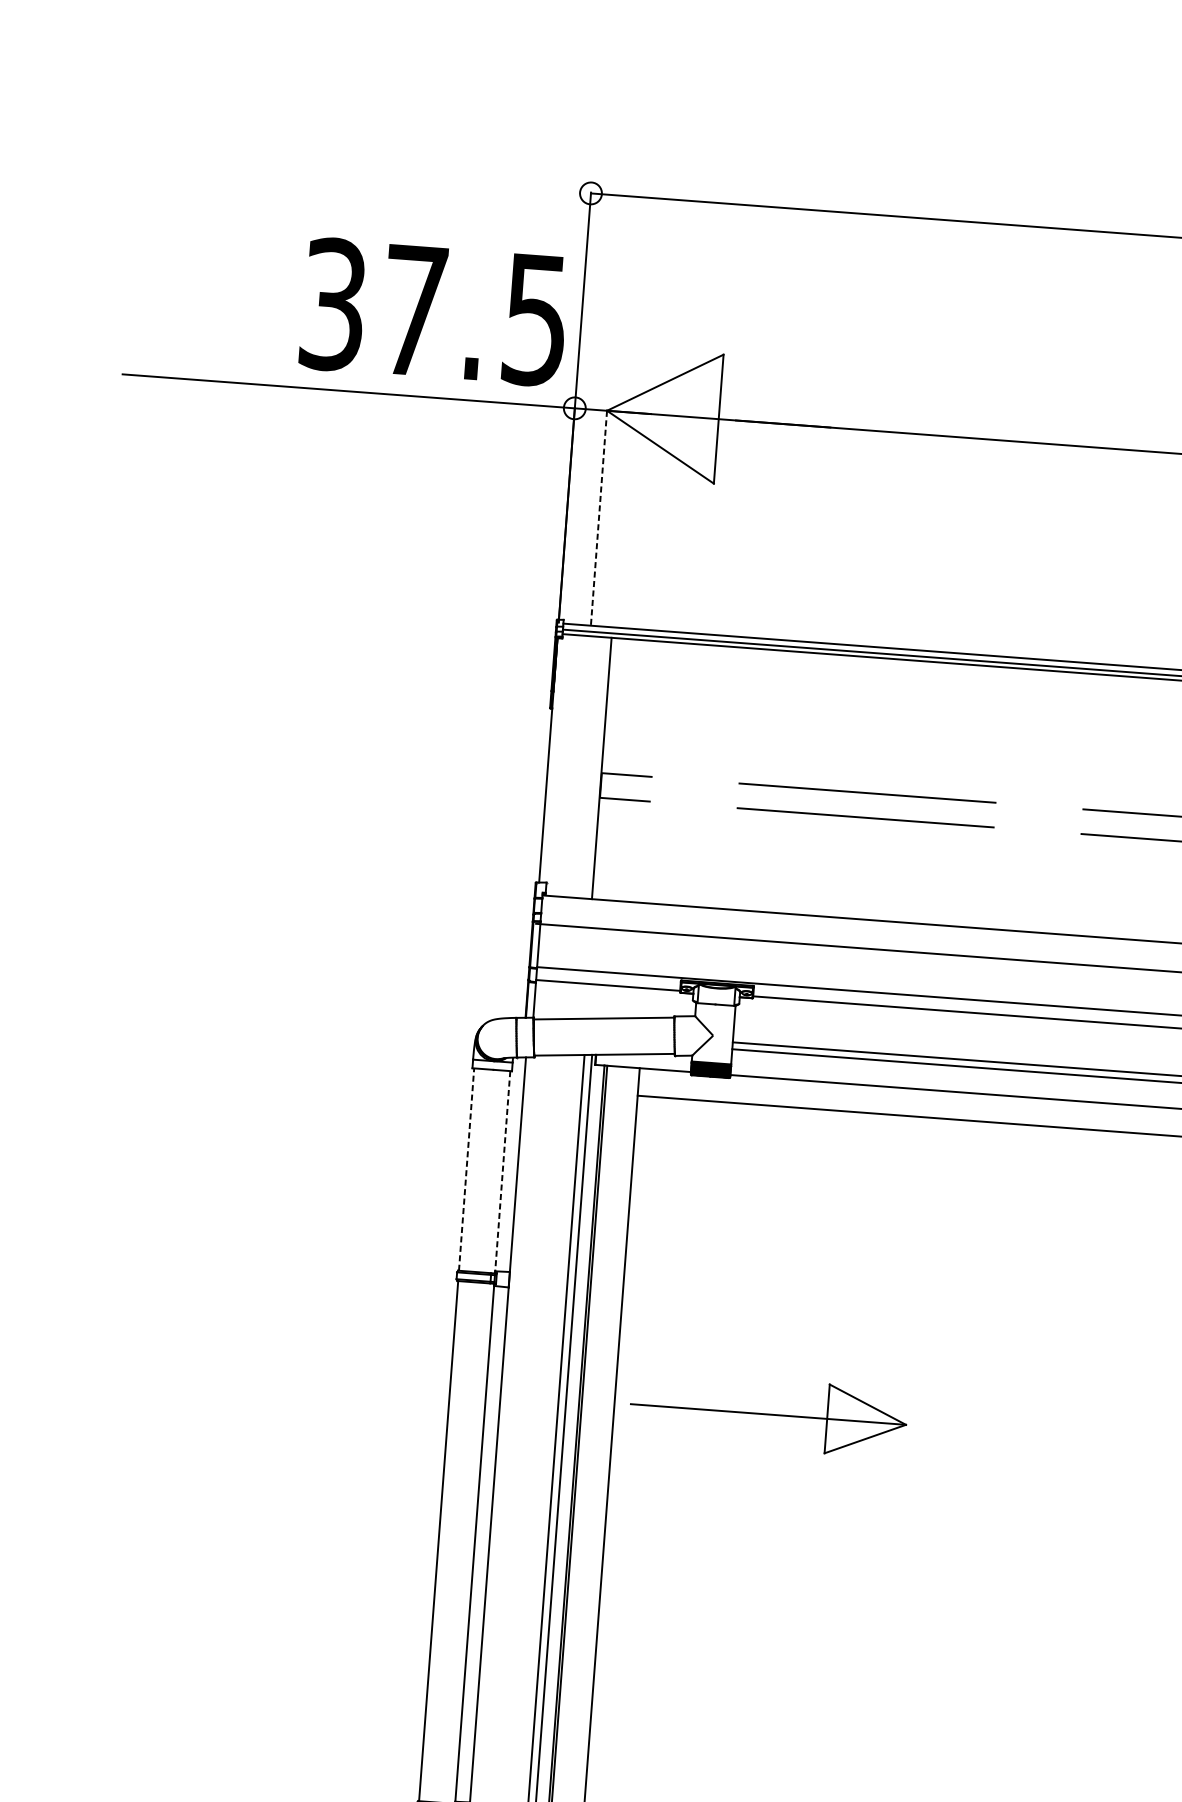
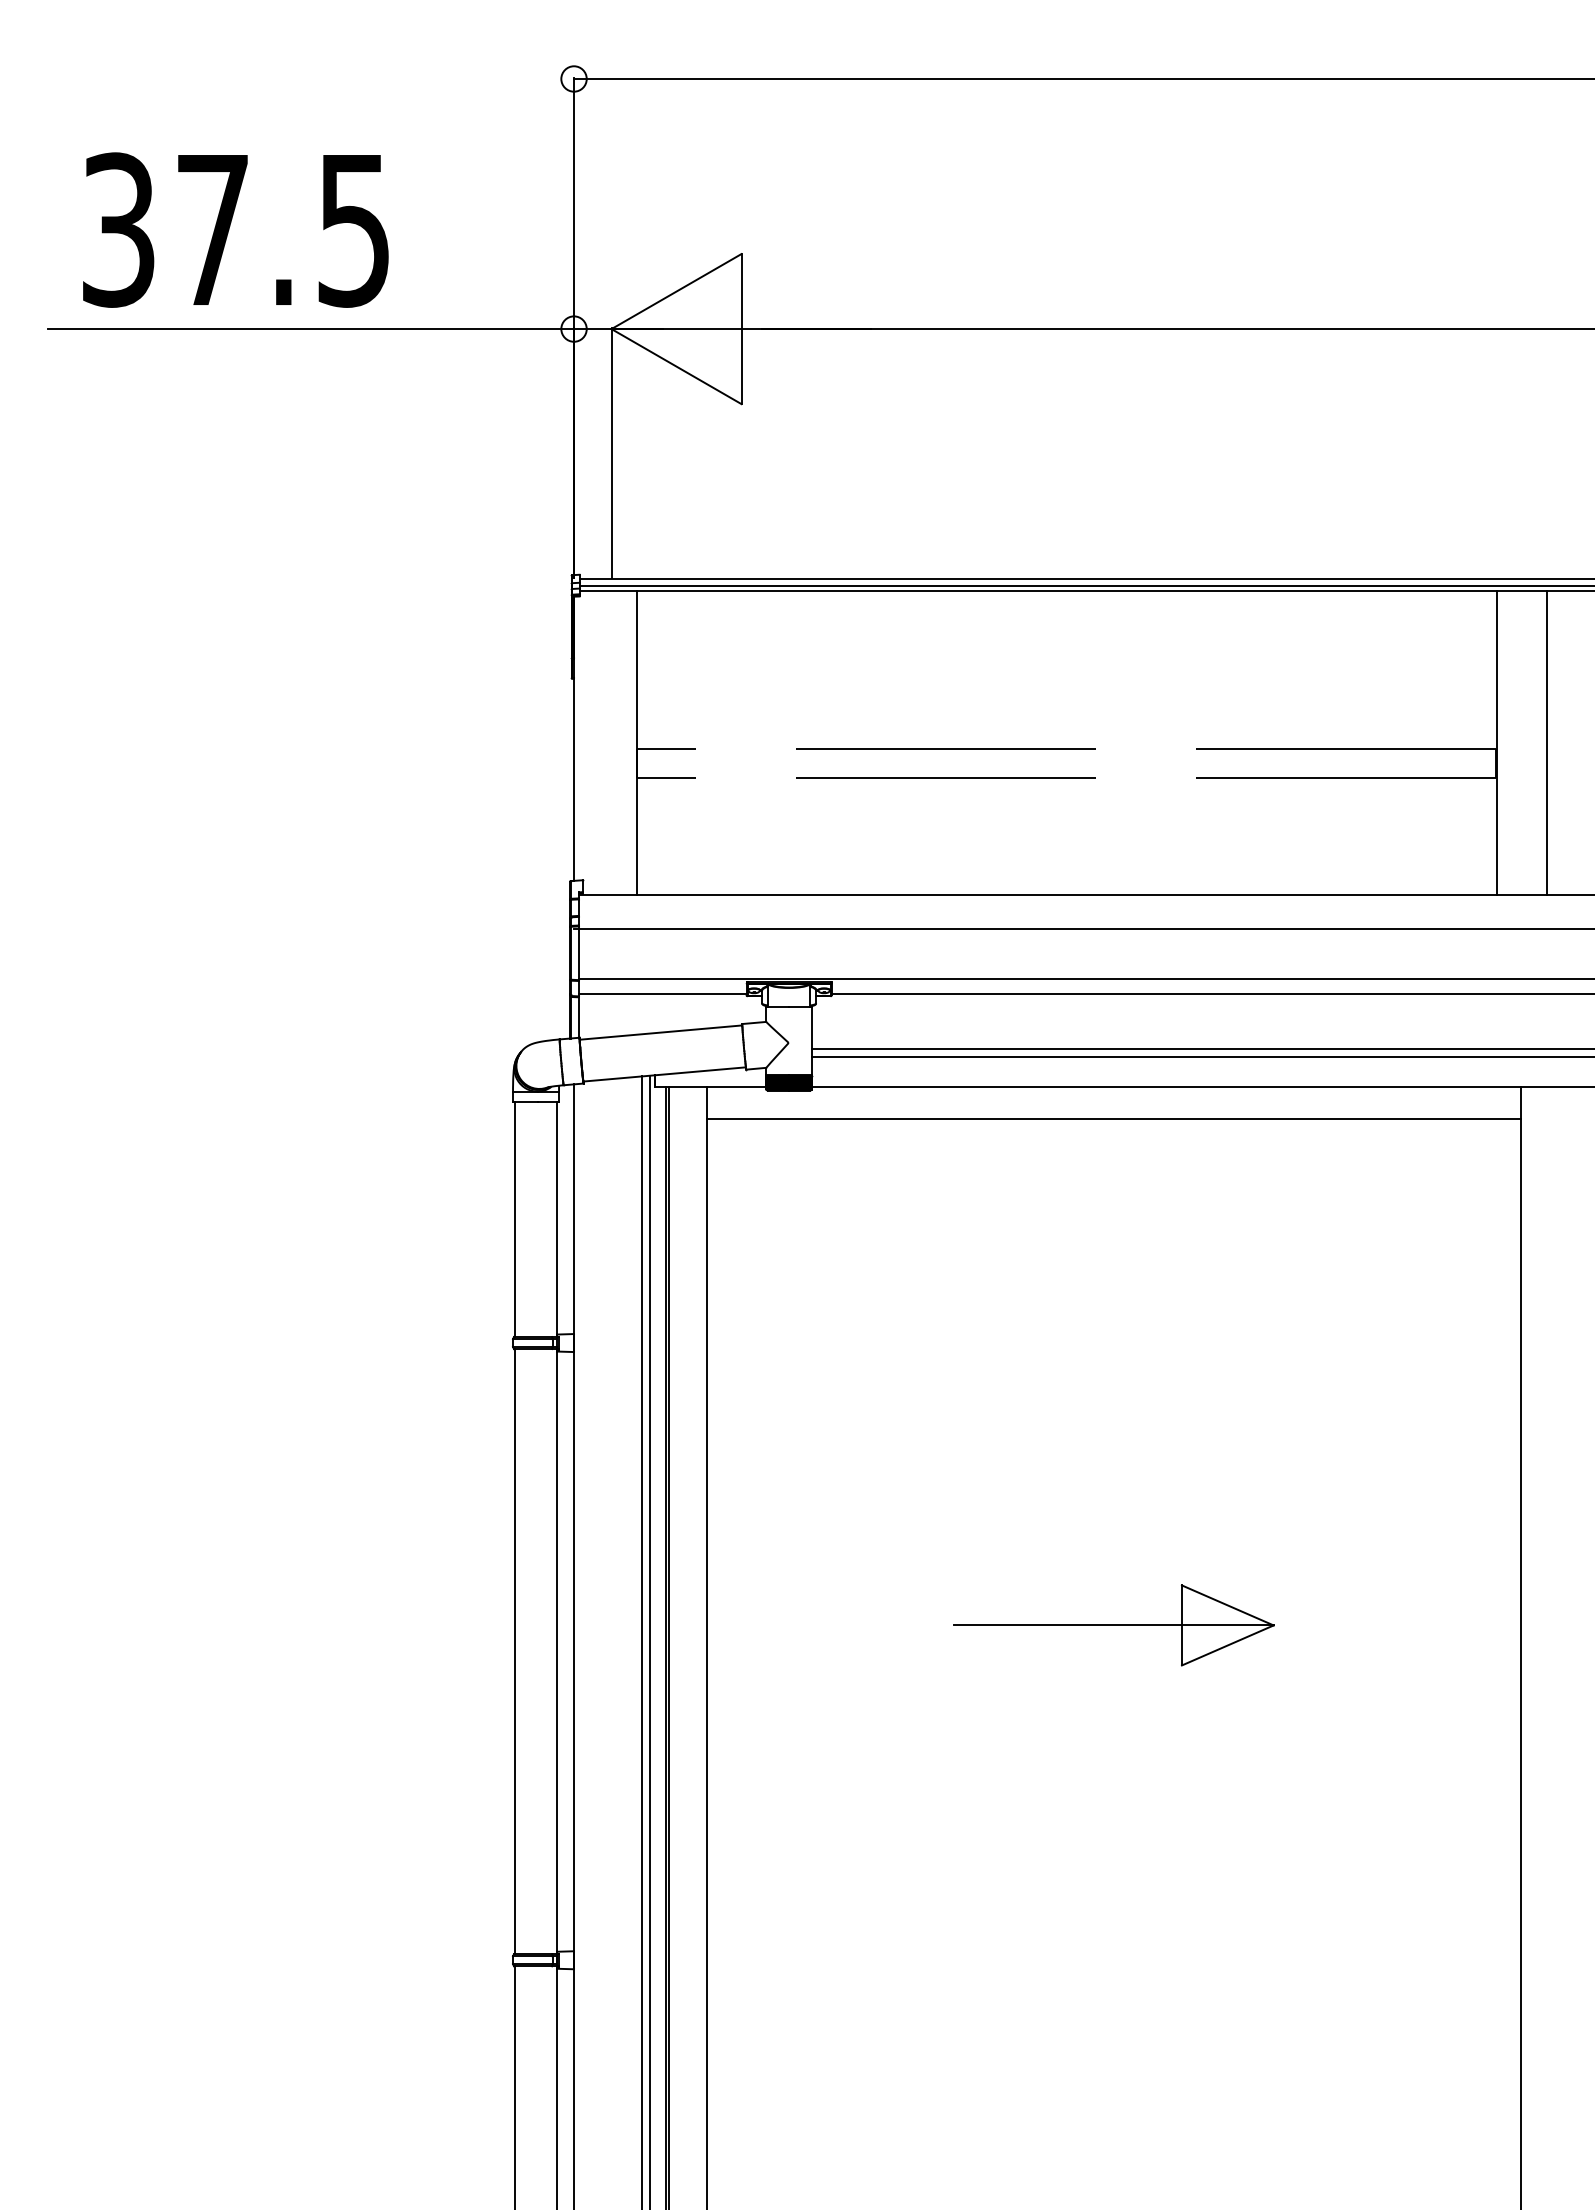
text: (433, 311) -> (235, 229), moved
line: (599, 516) -> (611, 452), dashed -> solid
line: (466, 1169) -> (515, 1219), dashed -> solid
line: (503, 1172) -> (557, 1219), dashed -> solid
part: (768, 1414) -> (1113, 1625), moved

